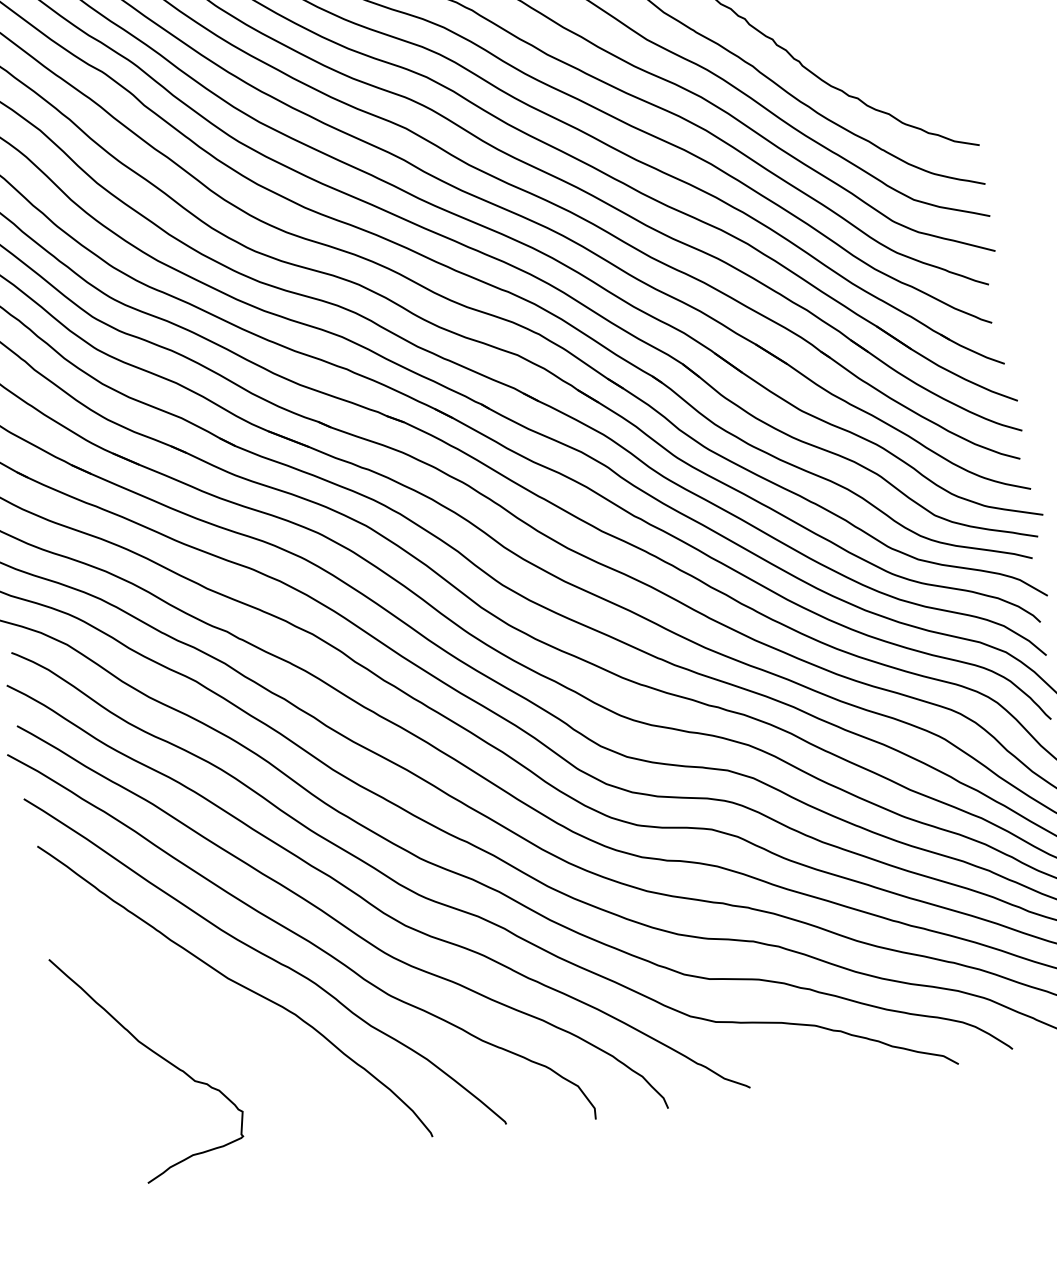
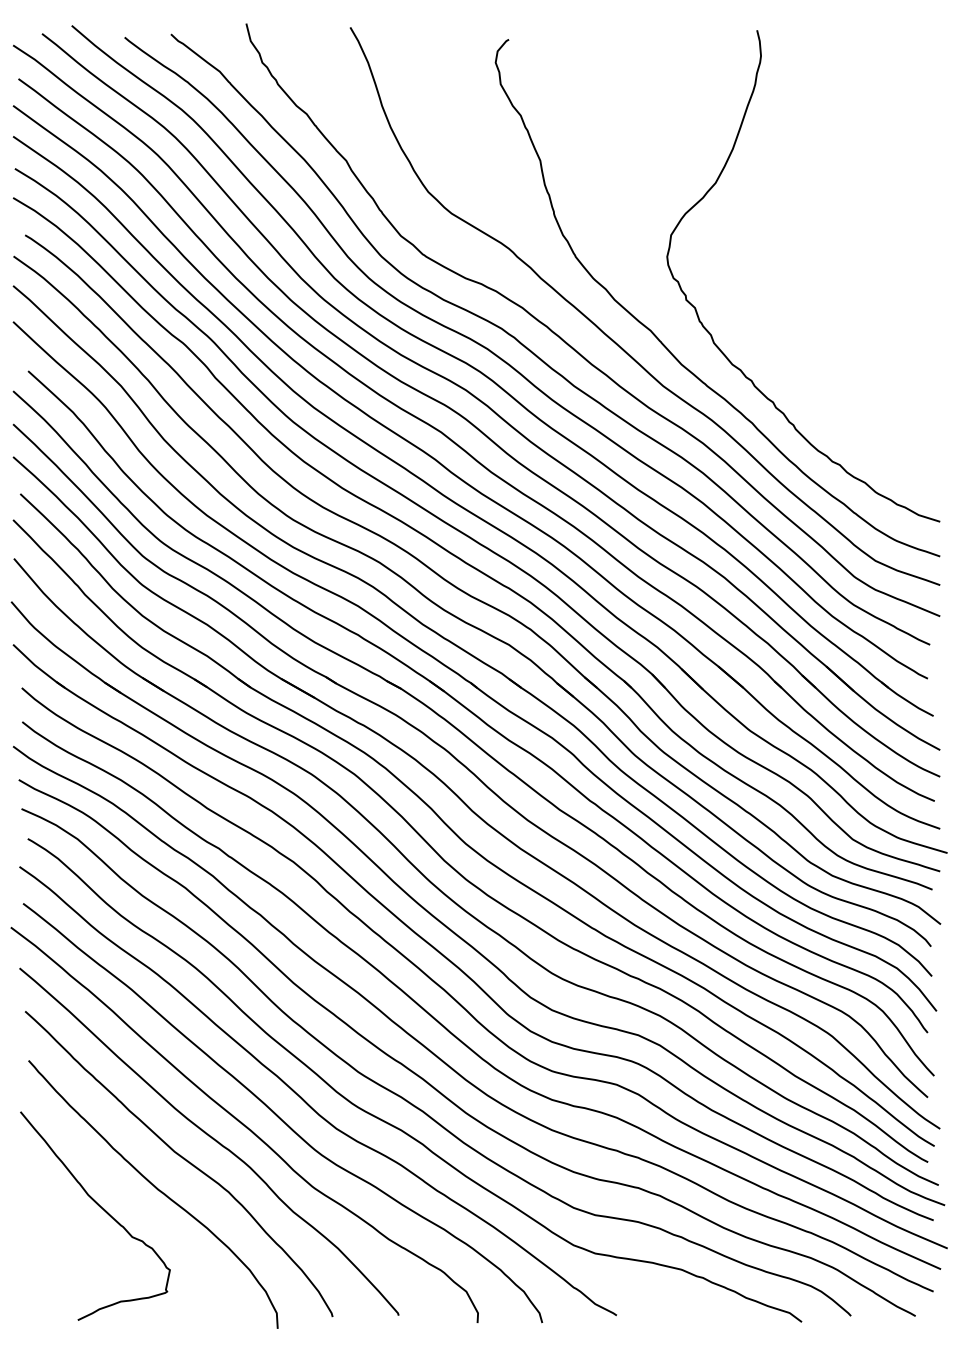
curve: (215, 1024) -> (157, 1190), added

